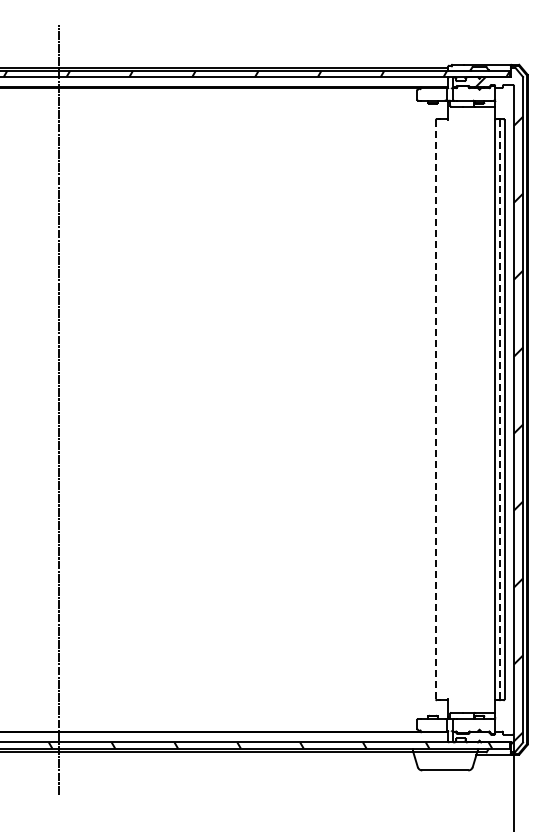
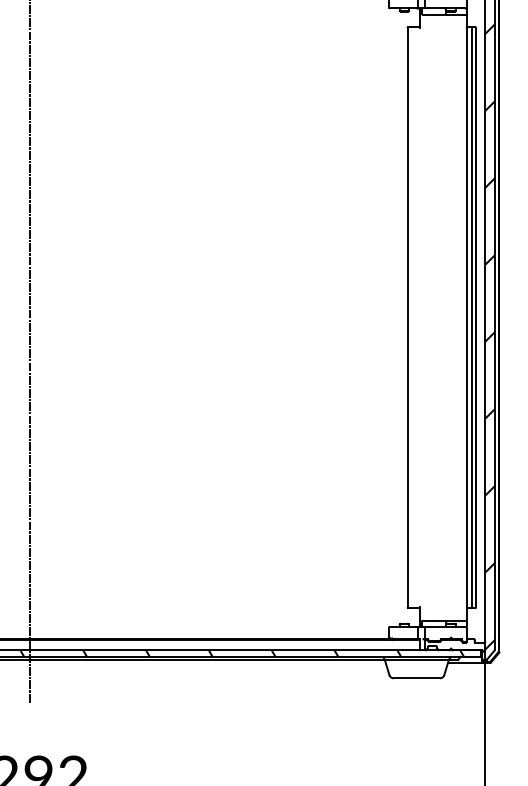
line: (435, 409) -> (407, 317), dashed -> solid
line: (500, 409) -> (472, 317), dashed -> solid

